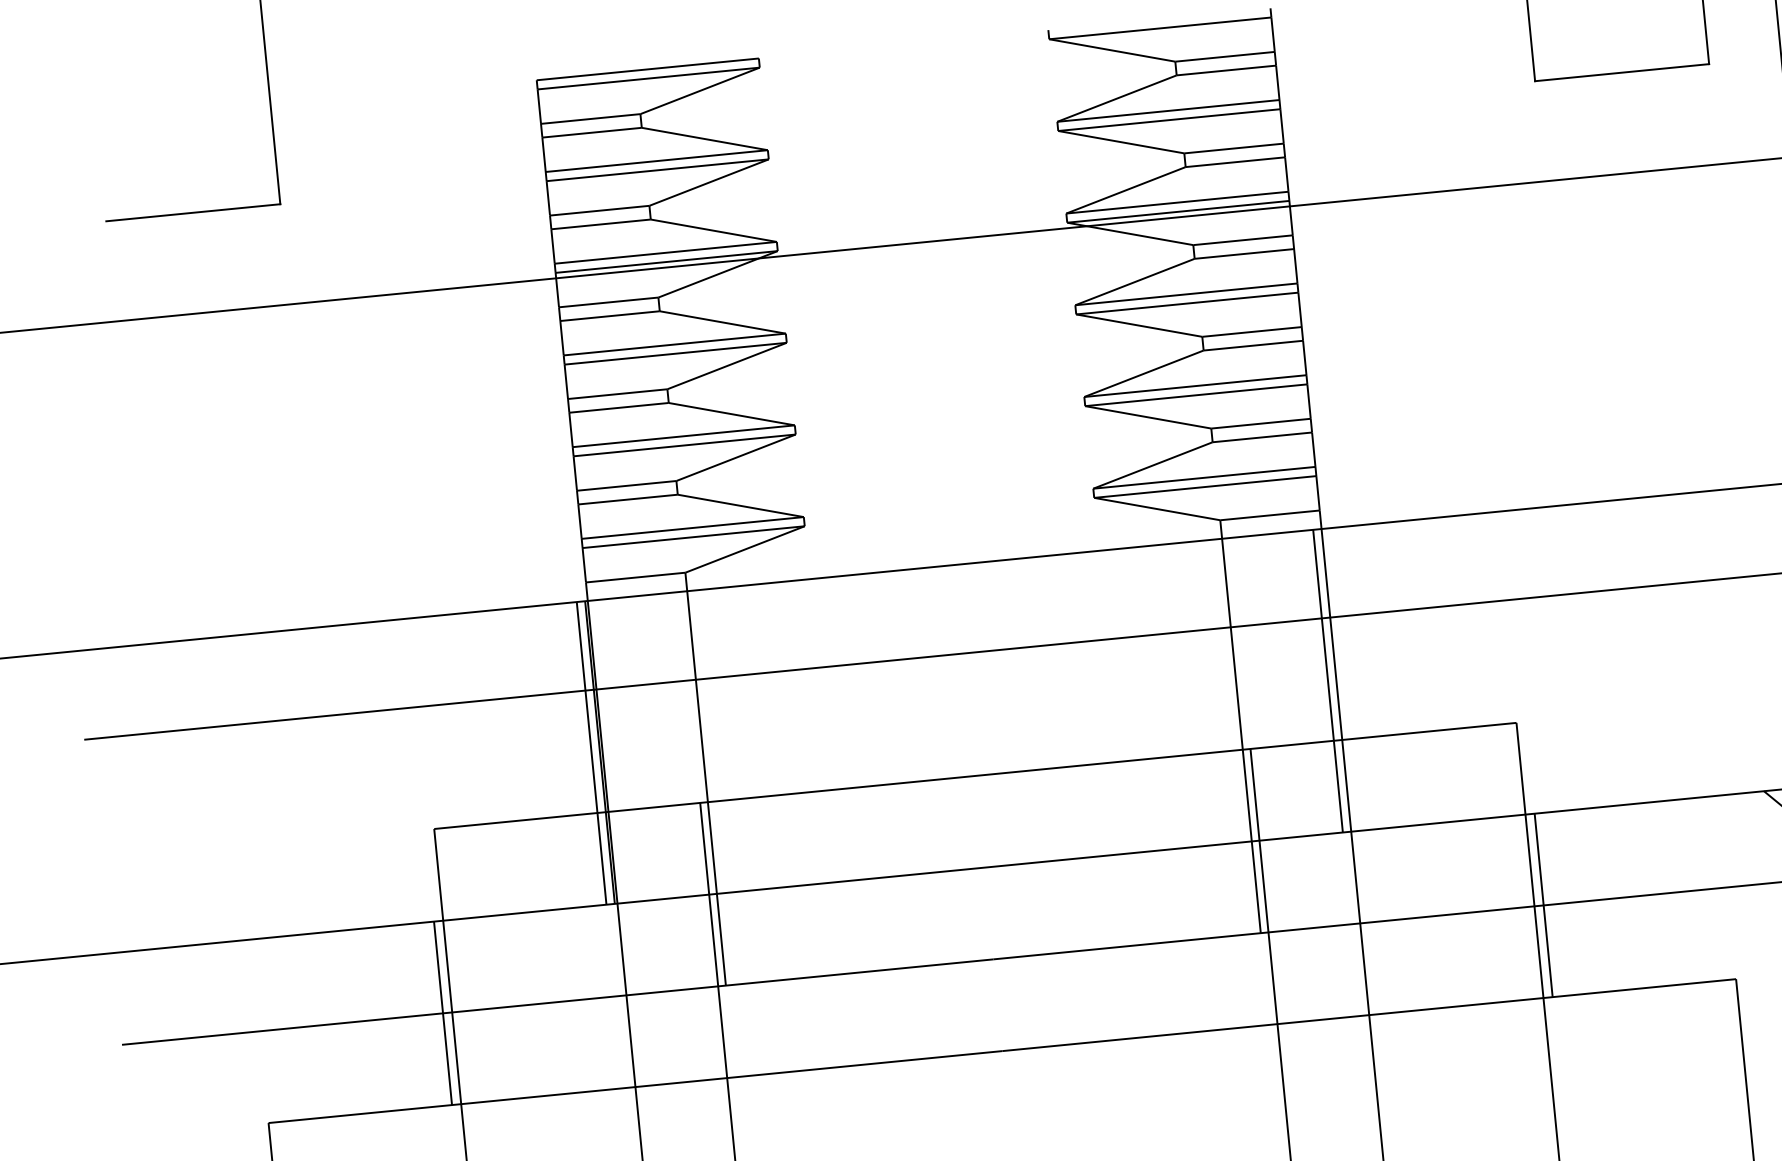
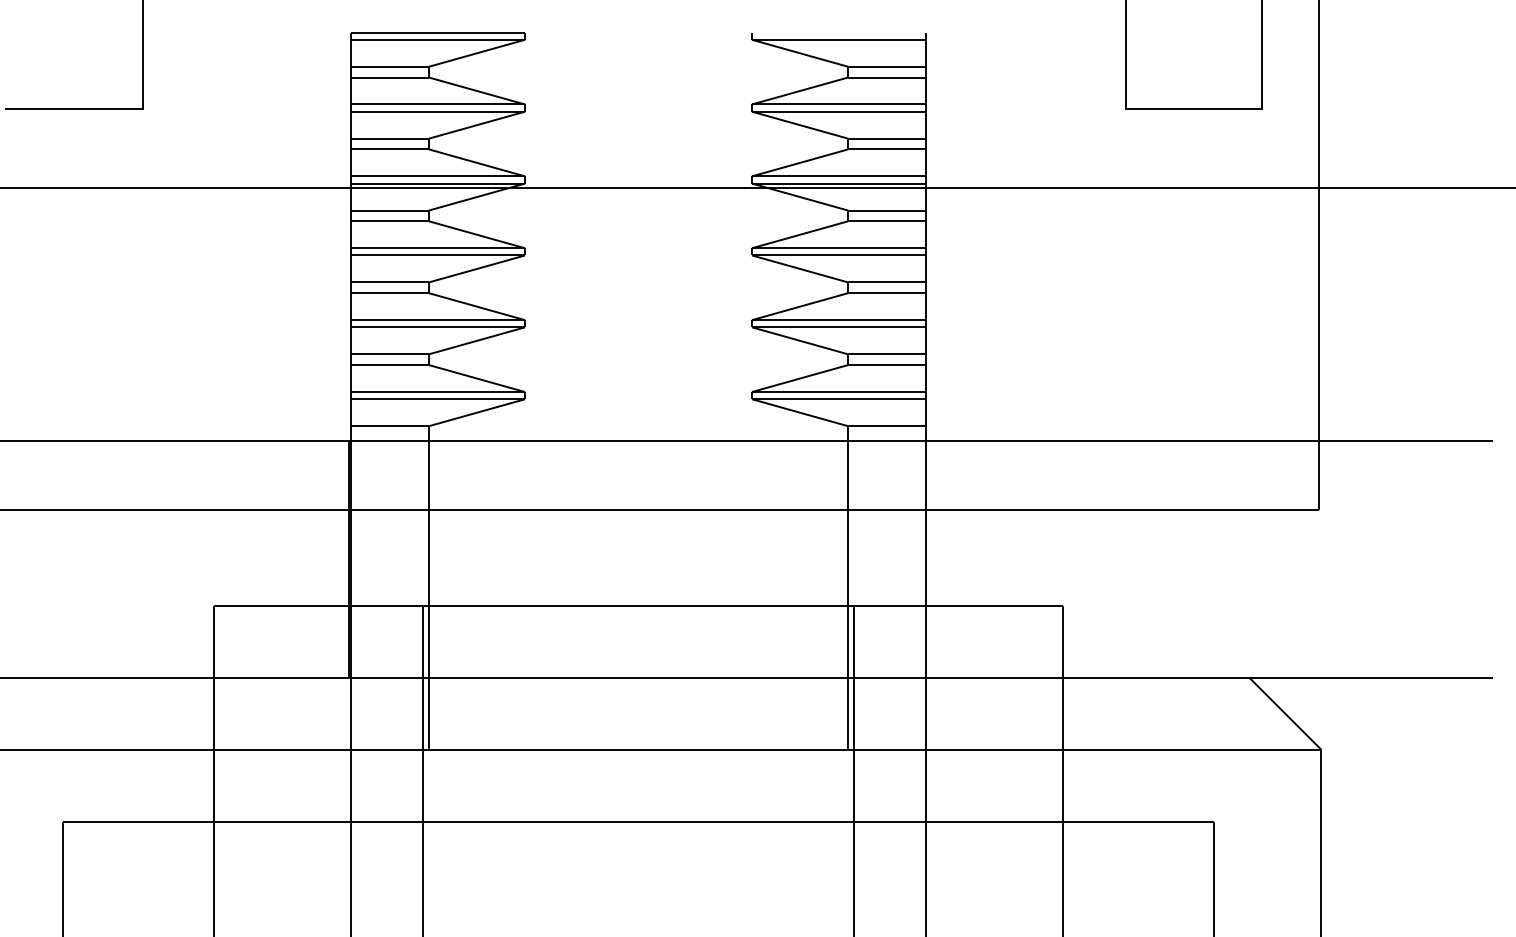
line: (1327, 680) -> (919, 558), removed
line: (591, 752) -> (342, 558), removed
line: (1543, 905) -> (1069, 749), removed
line: (443, 1012) -> (207, 749), removed

